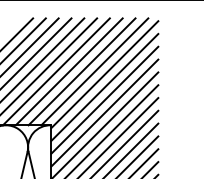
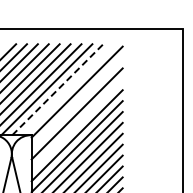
line: (82, 71) -> (58, 89), solid -> dashed
line: (94, 71) -> (68, 89), removed
line: (104, 86) -> (76, 102), removed
line: (104, 112) -> (76, 124), removed

